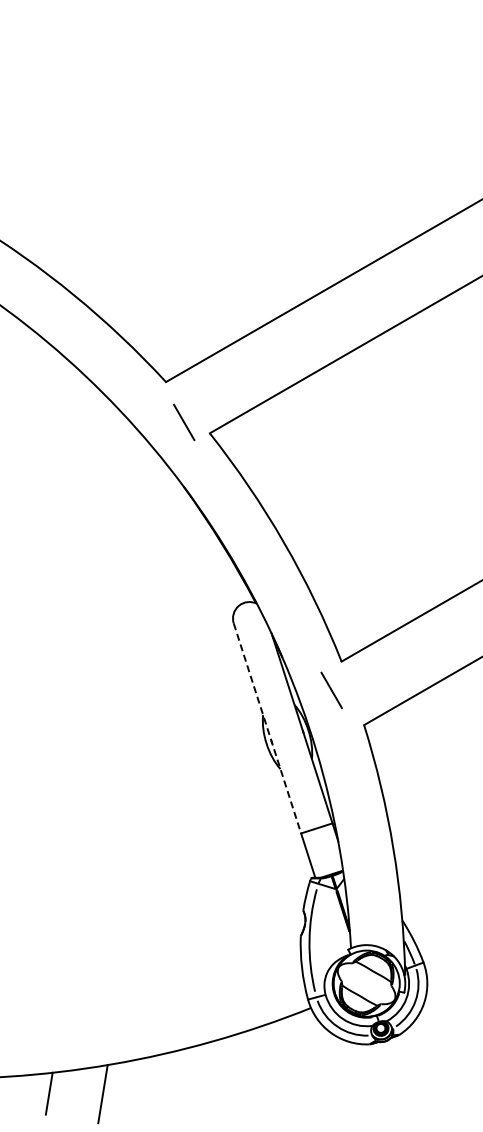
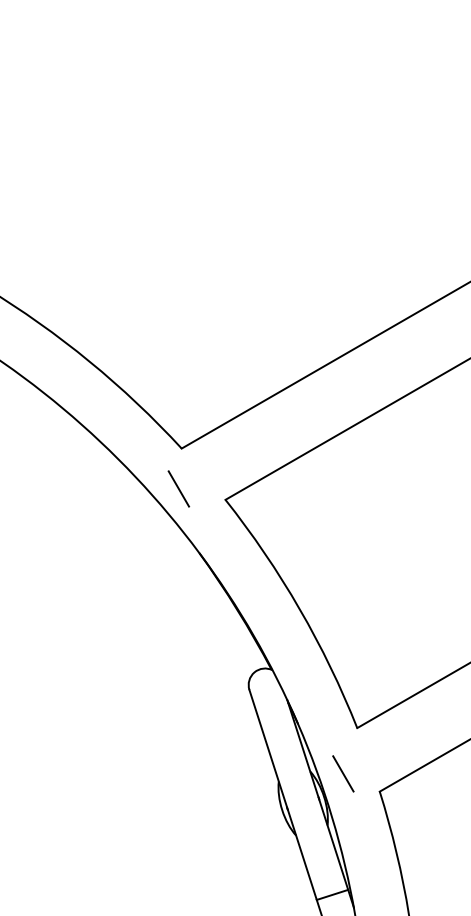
line: (184, 422) -> (179, 489), moved
line: (331, 689) -> (343, 773), moved
line: (267, 728) -> (283, 795), dashed -> solid

